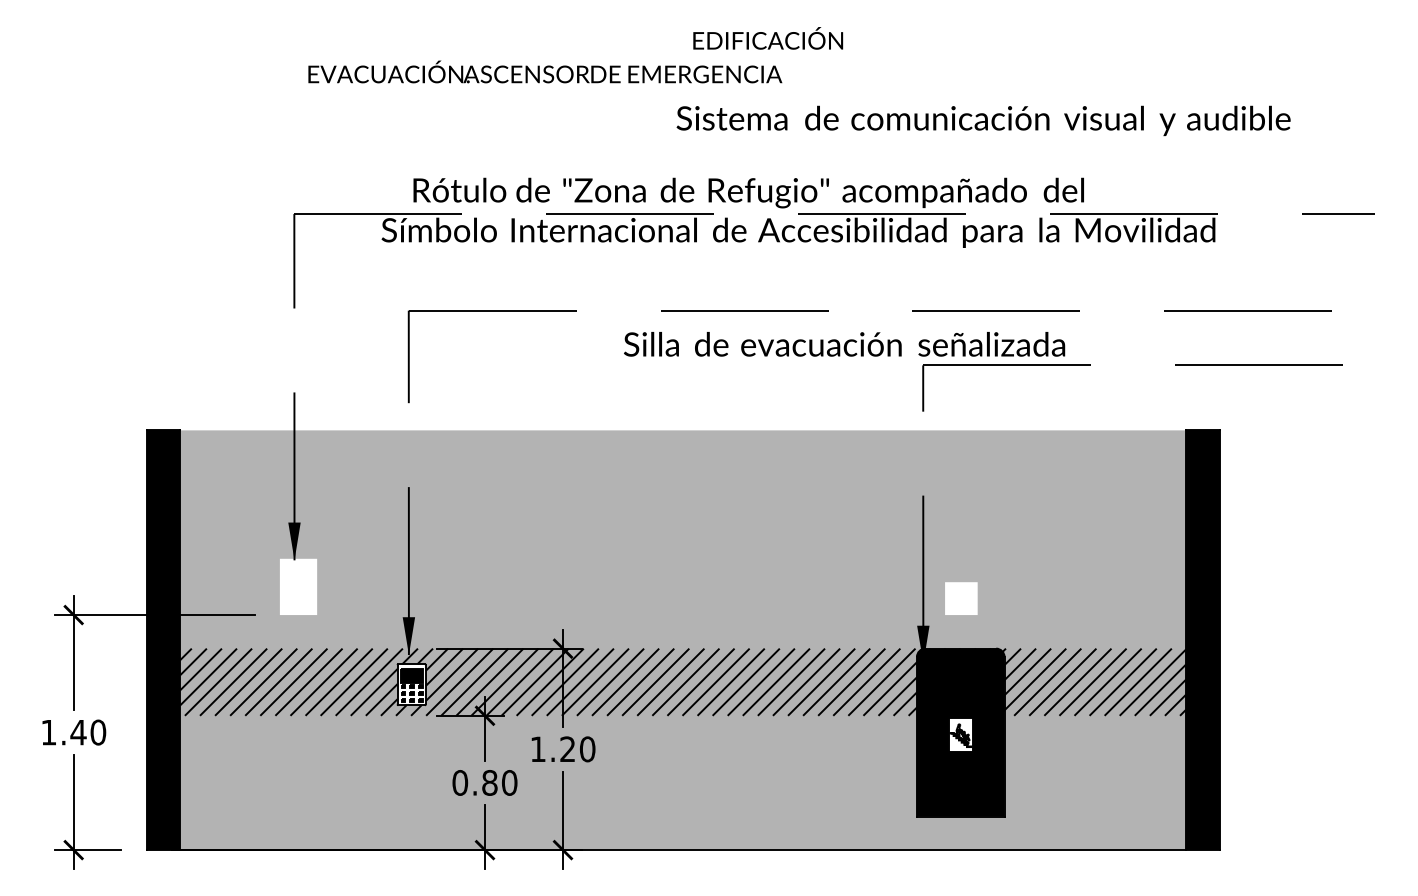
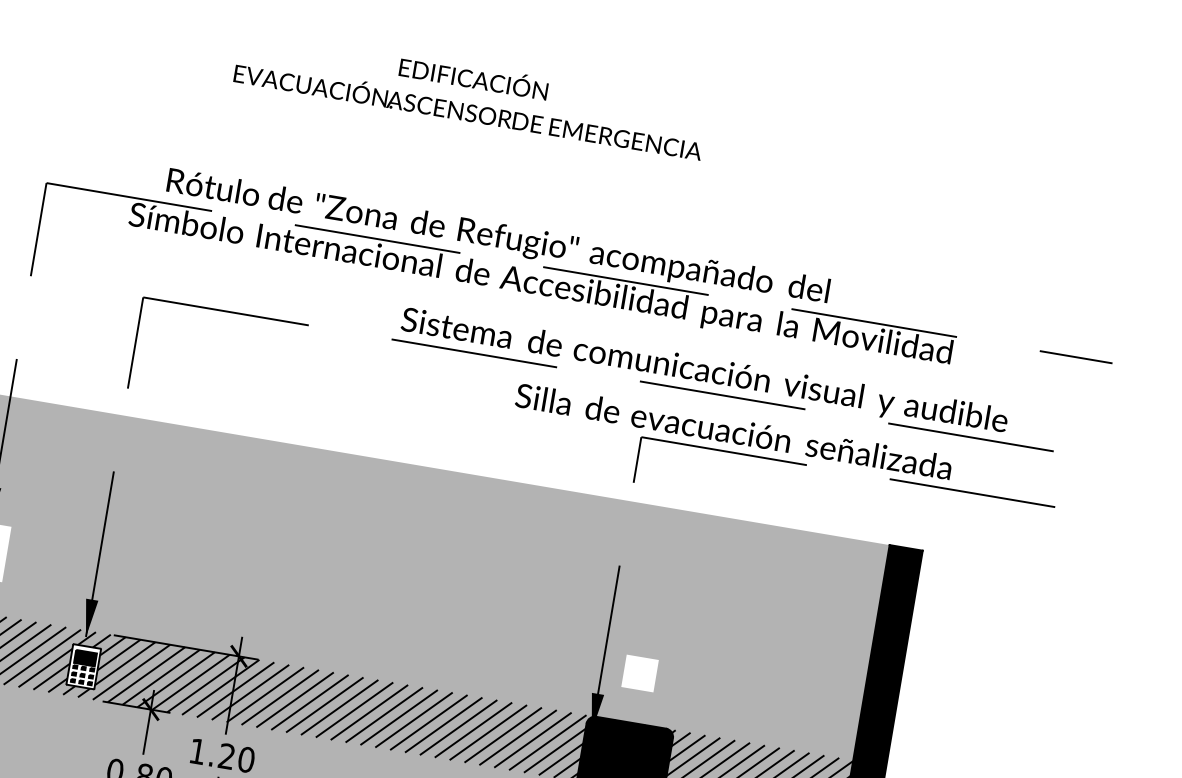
text: (768, 38) -> (474, 77), moved
text: (545, 71) -> (468, 109), moved
text: (983, 120) -> (704, 371), moved
text: (844, 344) -> (733, 431), moved

